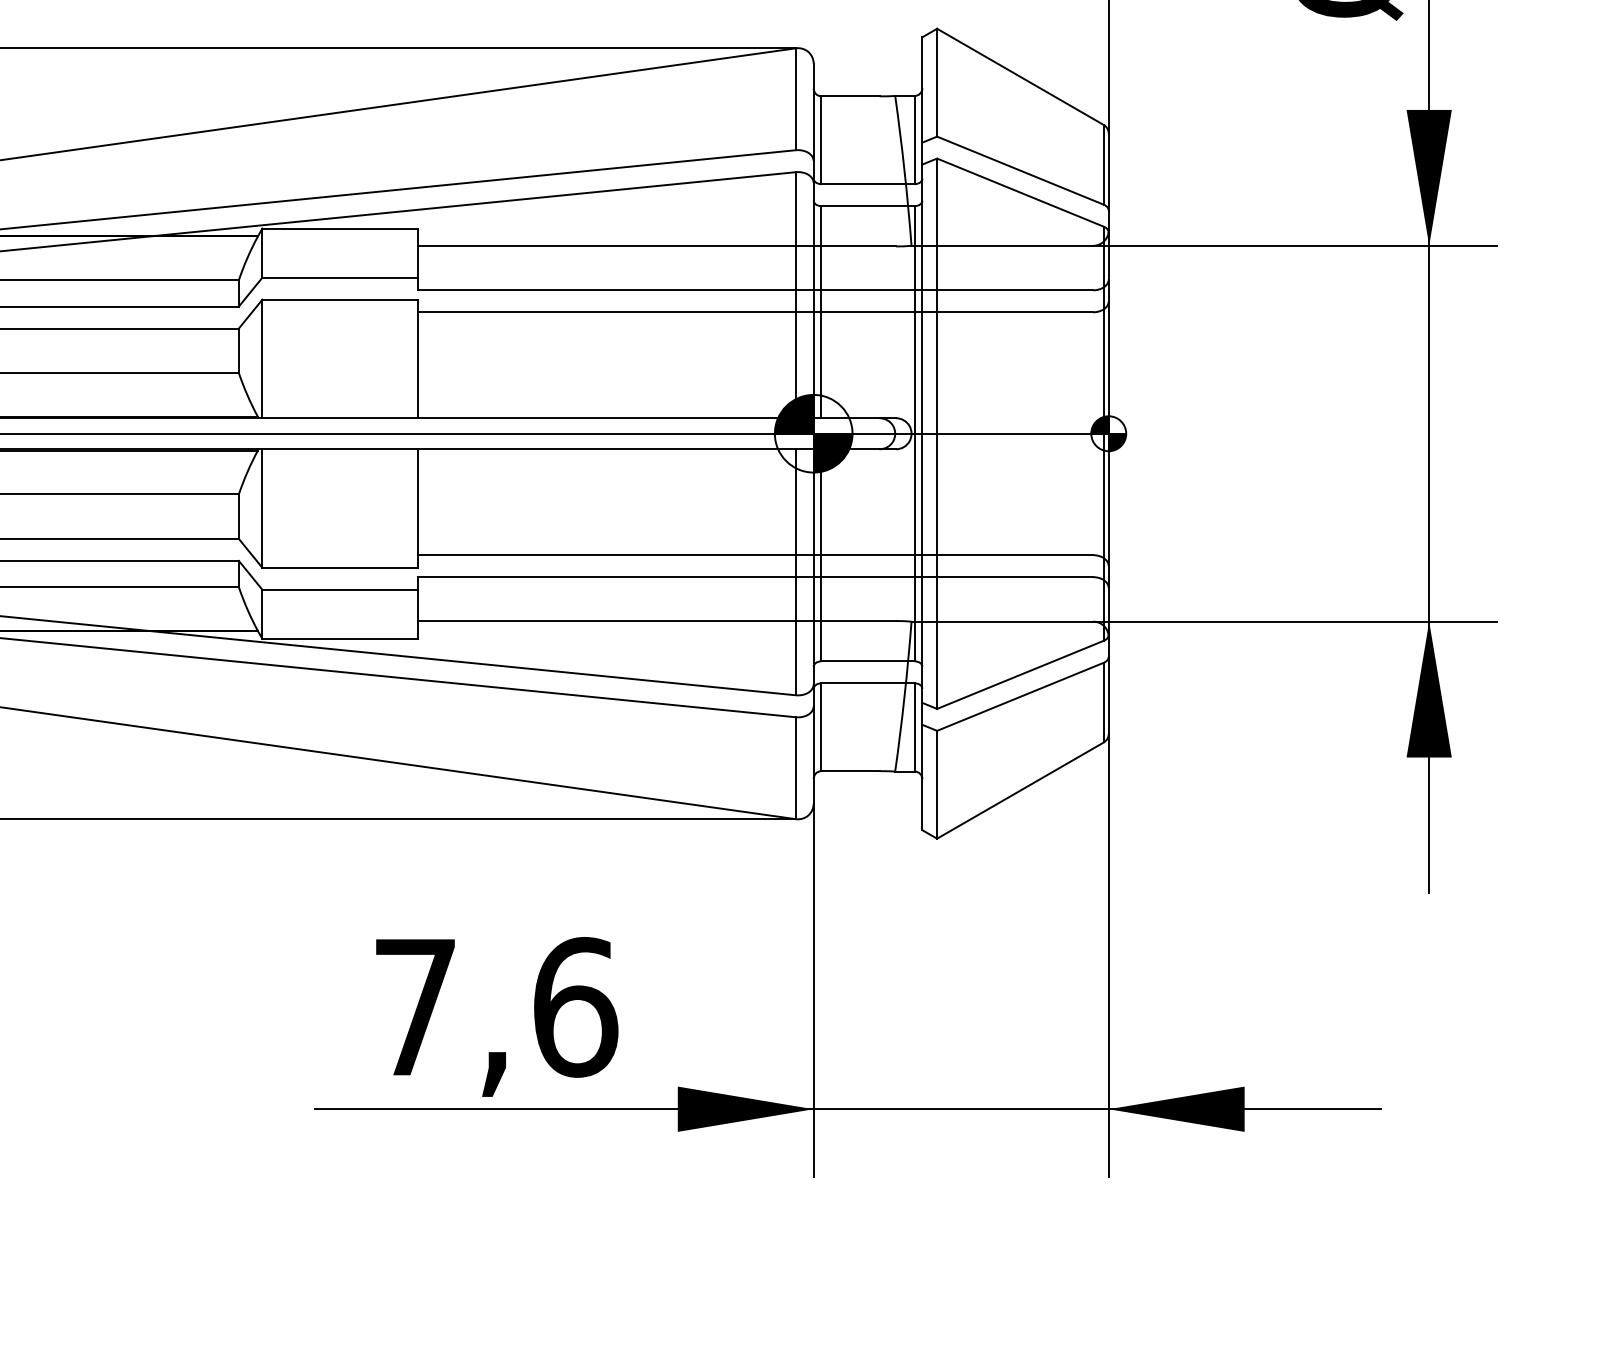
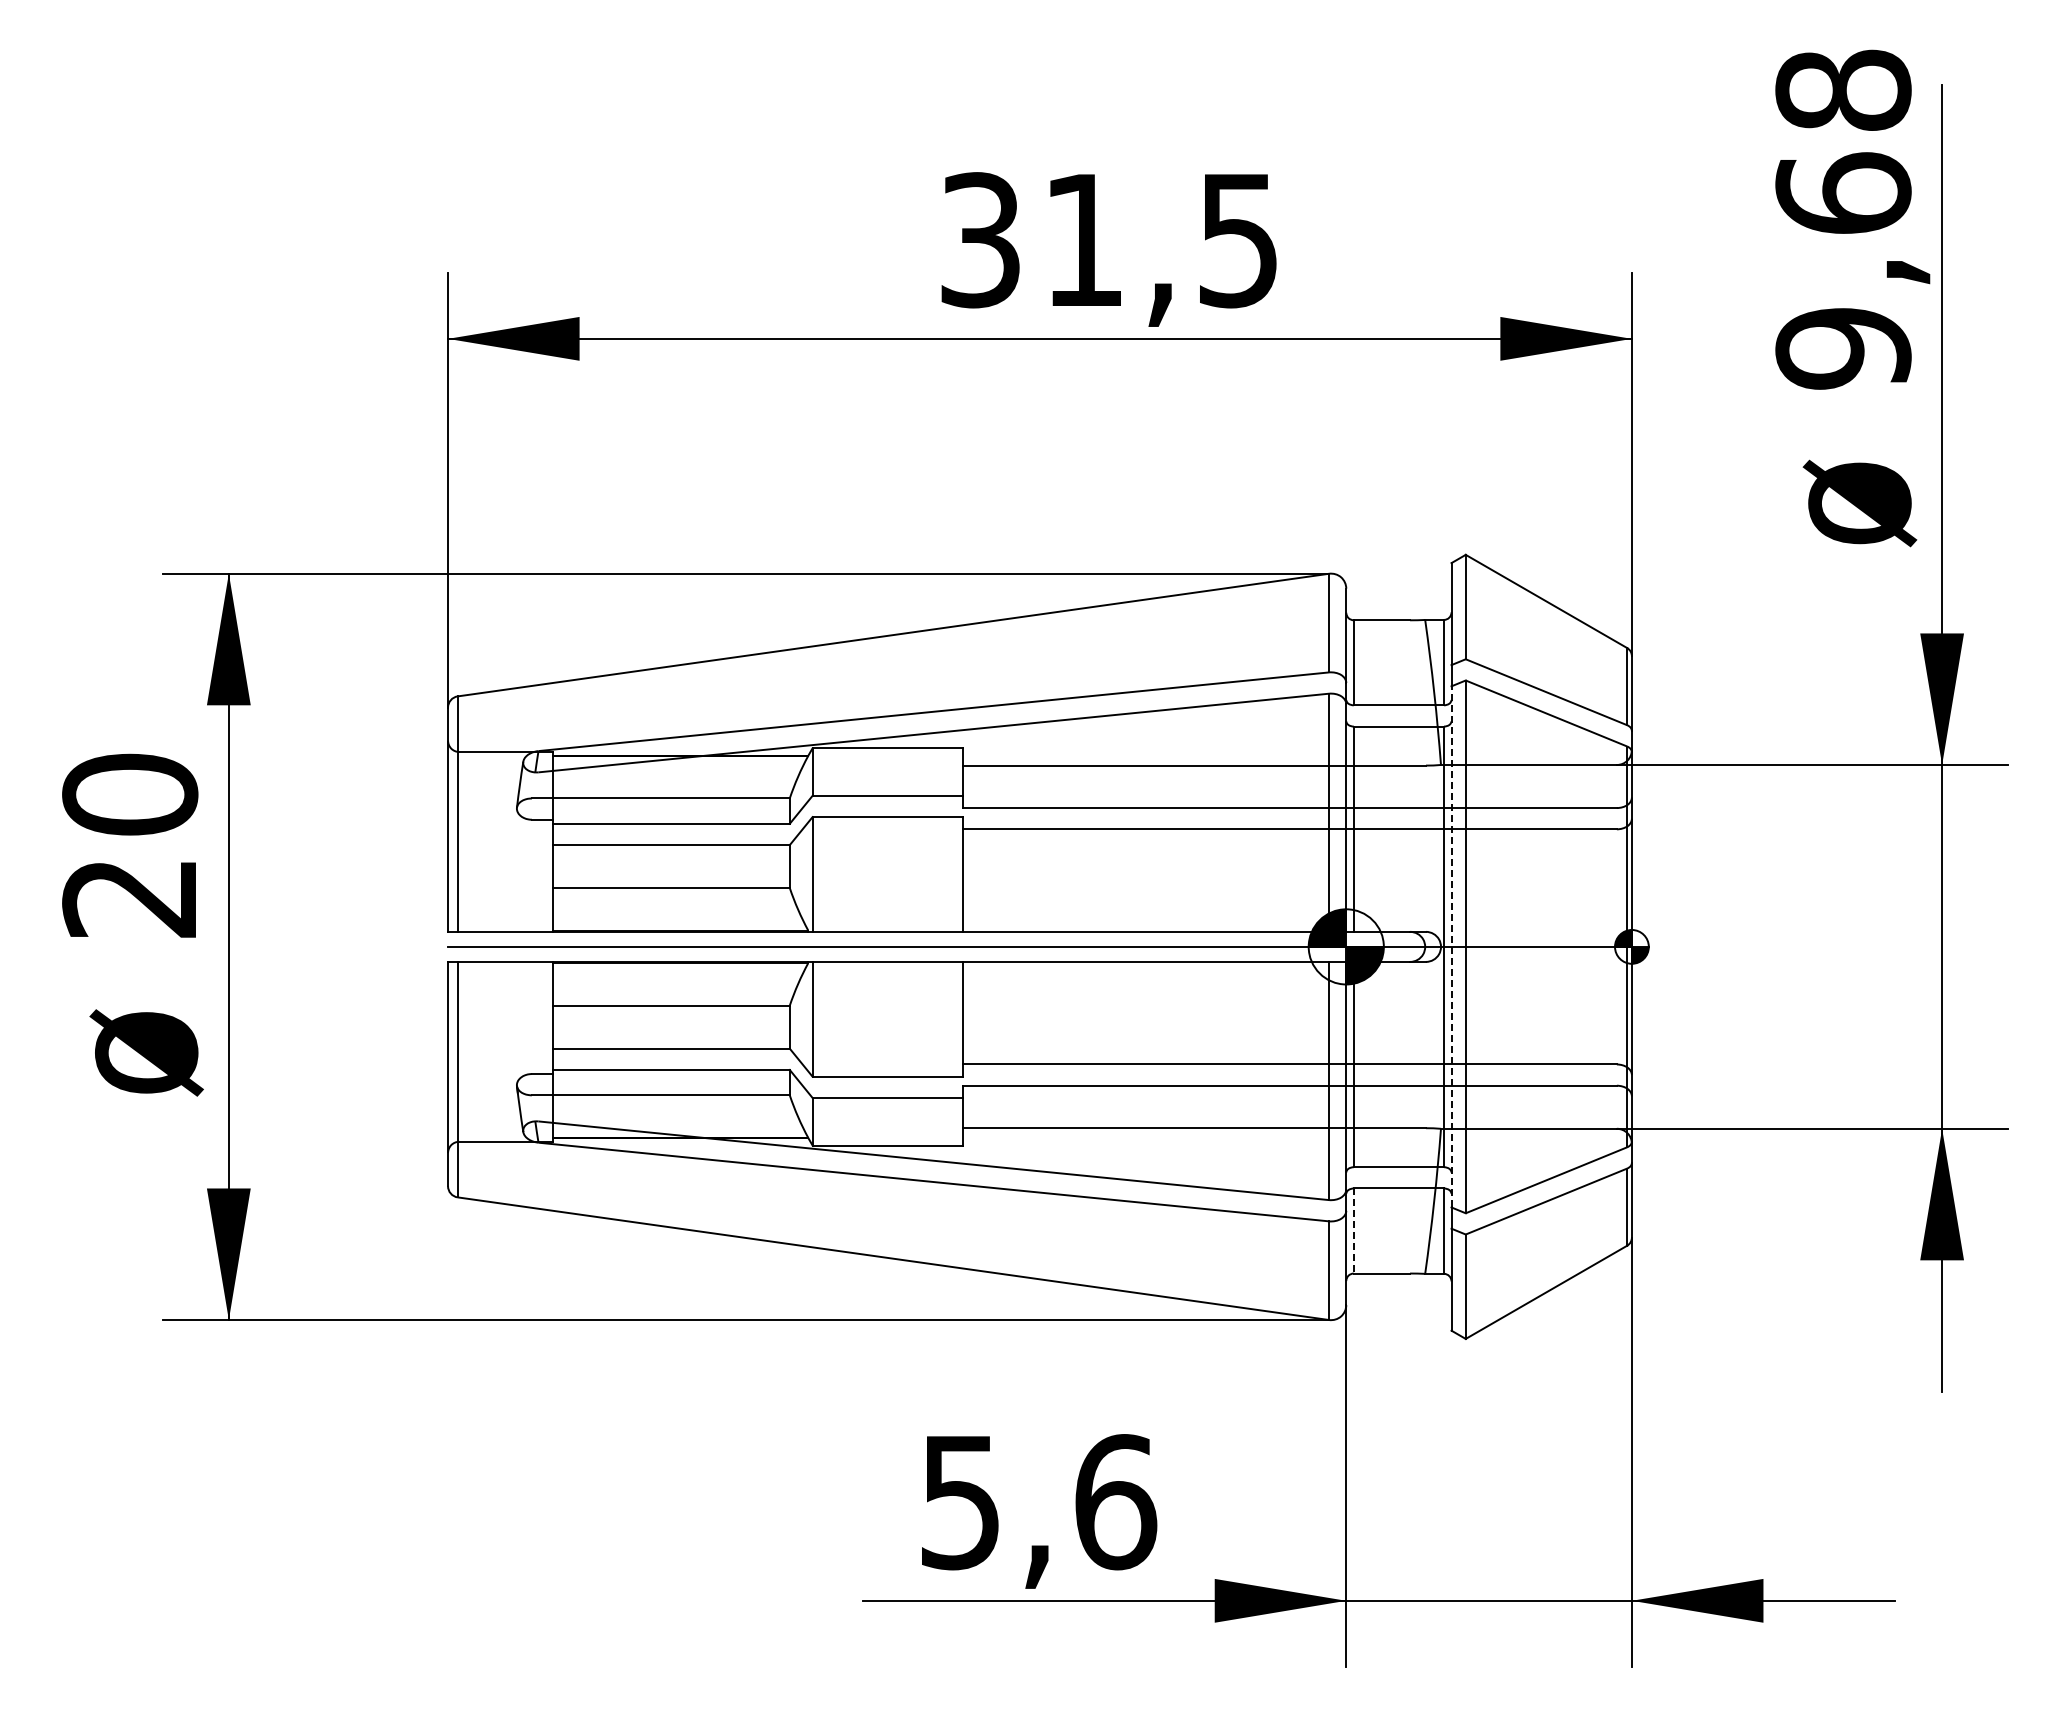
line: (922, 433) -> (1451, 946), solid -> dashed
line: (821, 727) -> (1353, 1231), solid -> dashed
text: (415, 1008) -> (960, 1503), 7,6 -> 5,6

